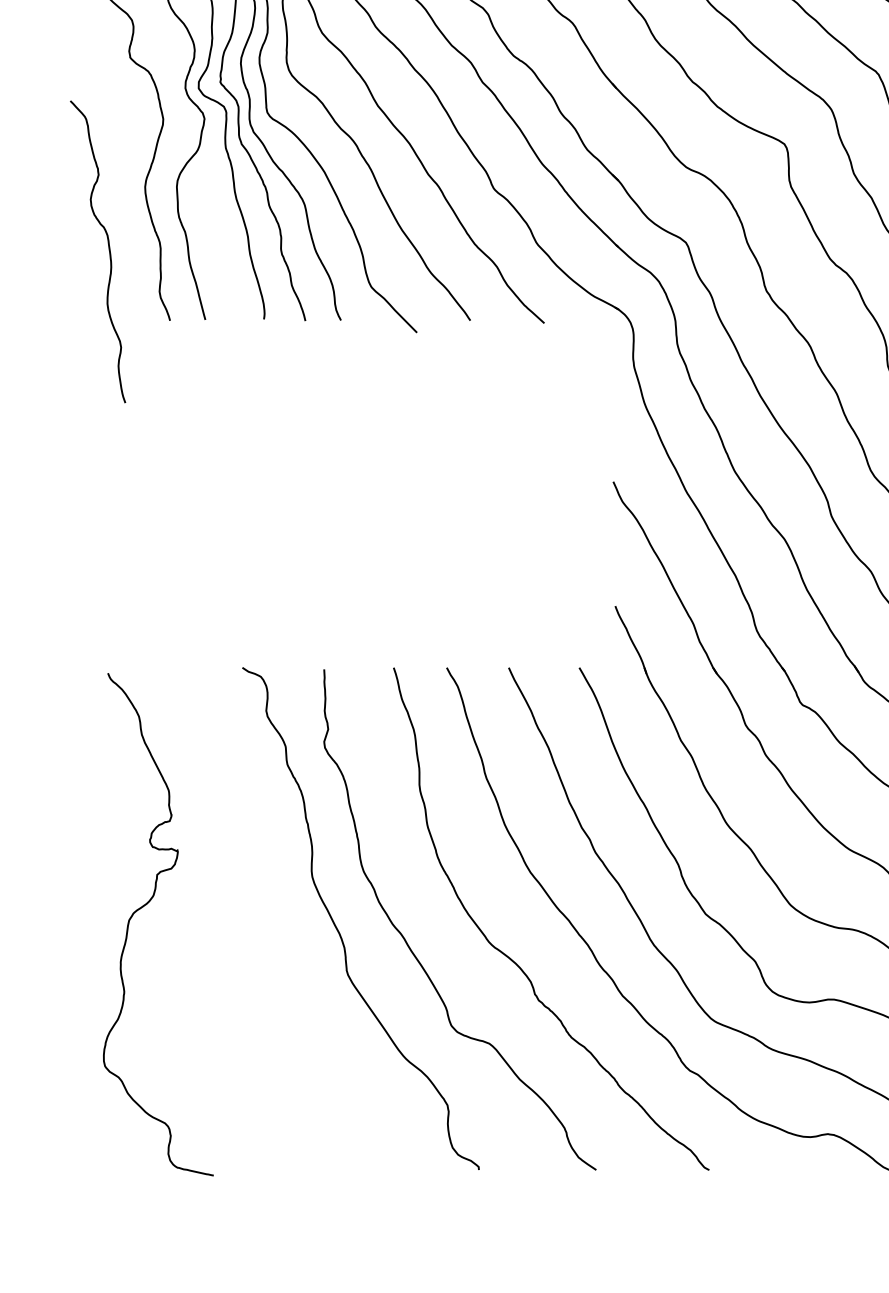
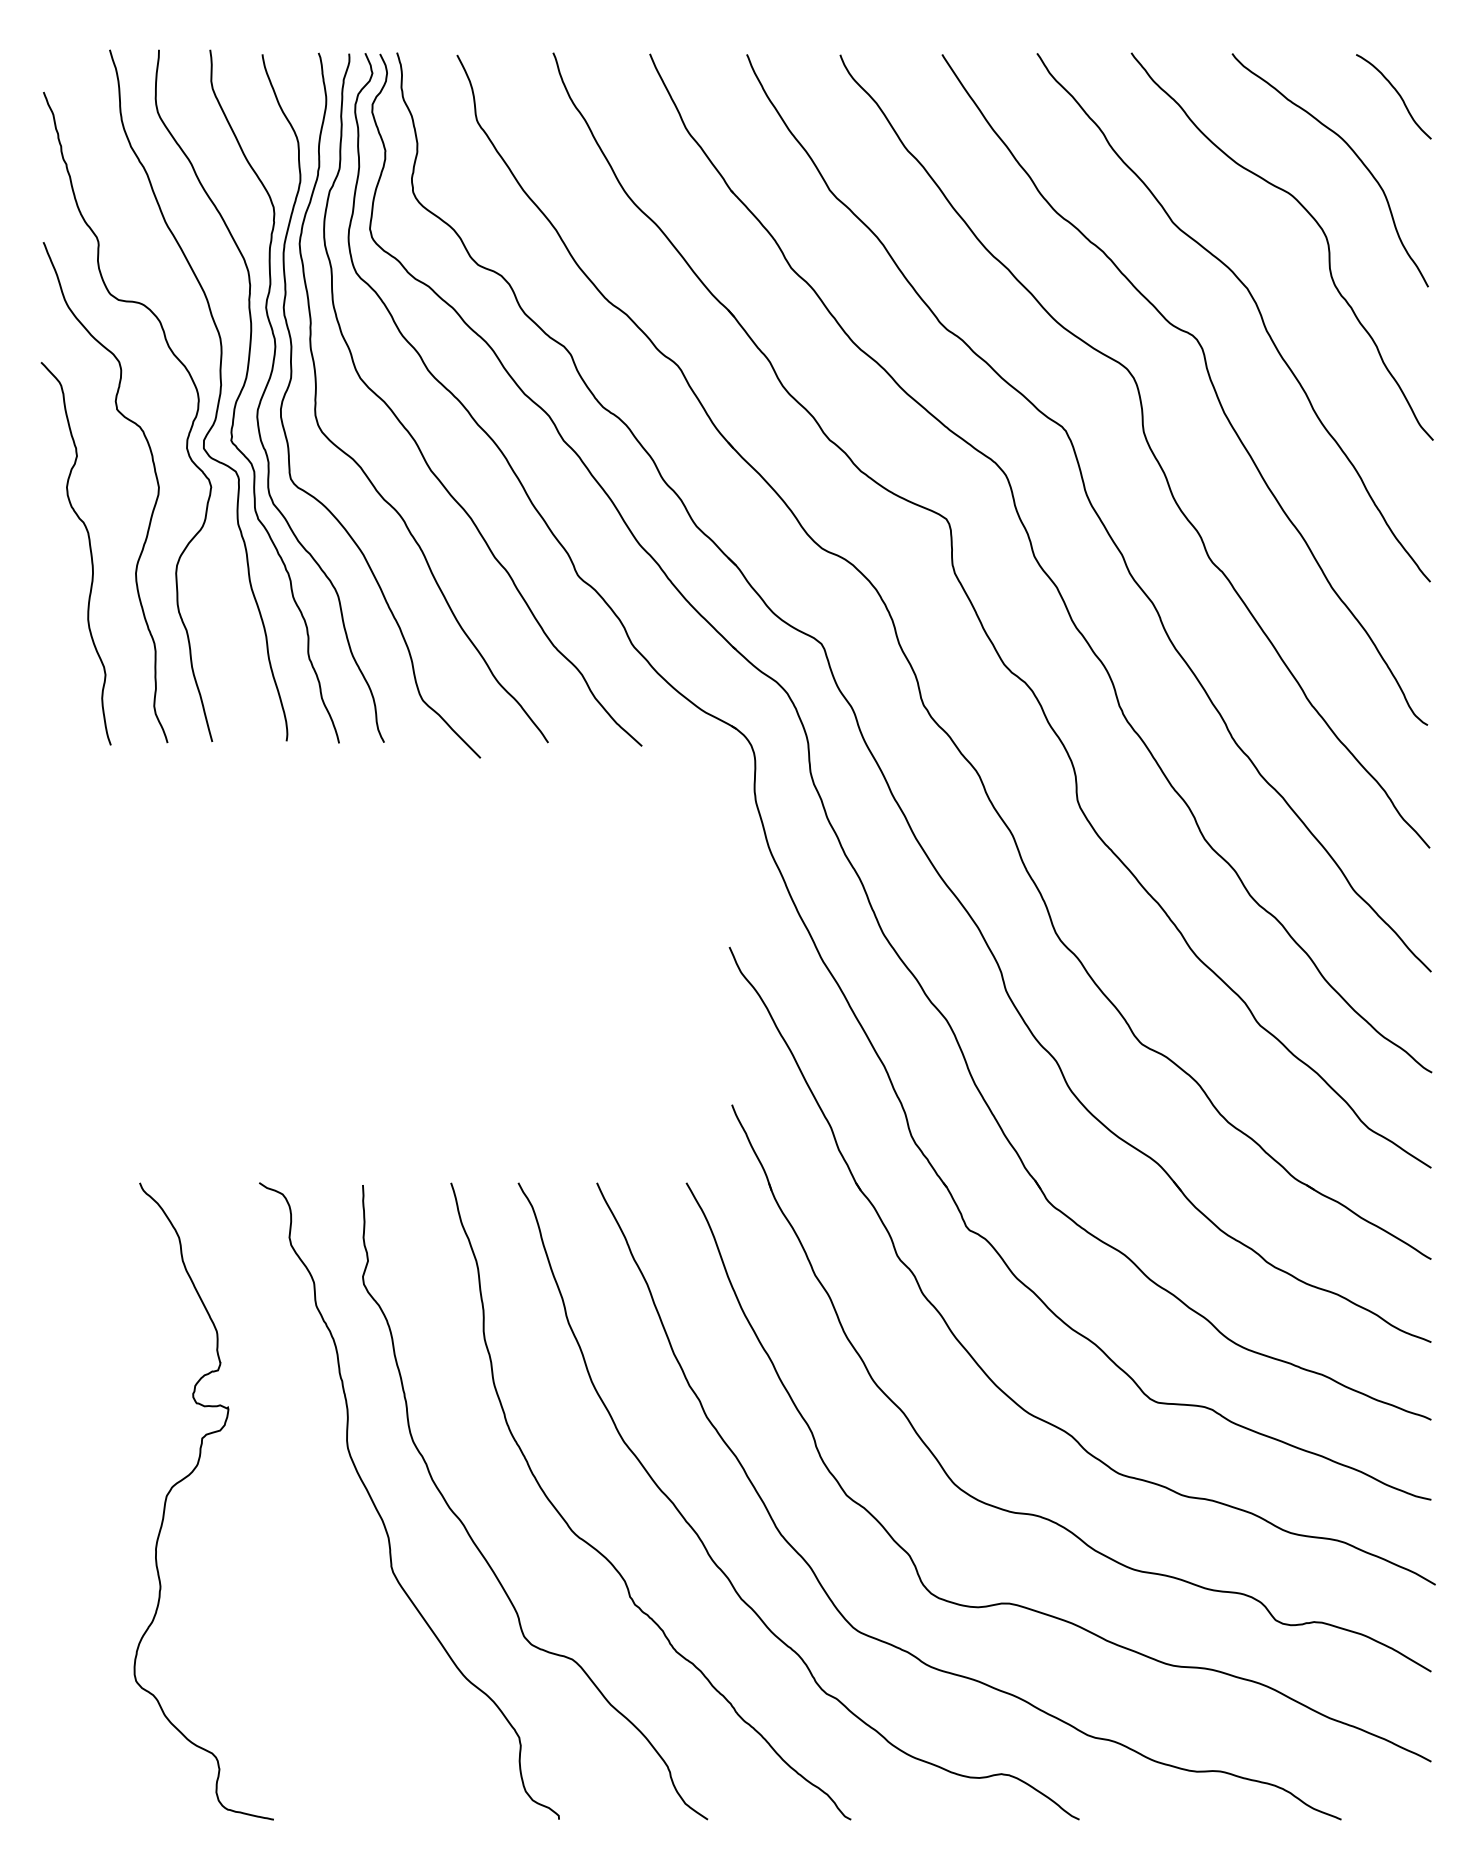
curve: (108, 248) -> (89, 549), moved
curve: (144, 906) -> (186, 1478), moved

